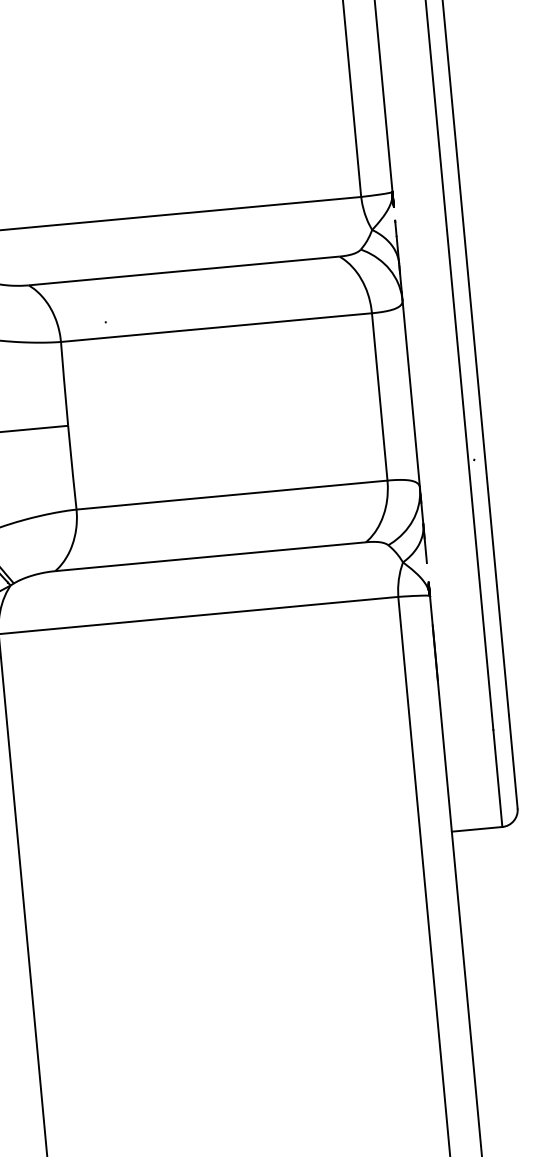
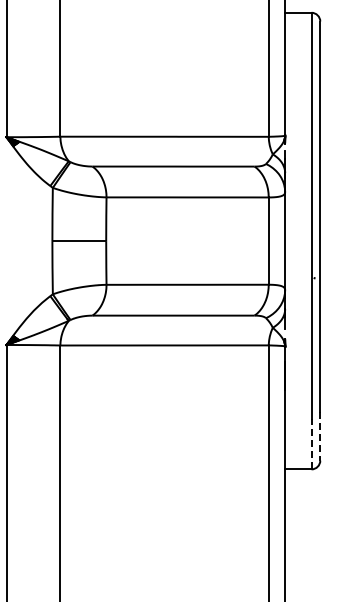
line: (513, 762) -> (320, 436), solid -> dashed
line: (497, 777) -> (311, 443), solid -> dashed

